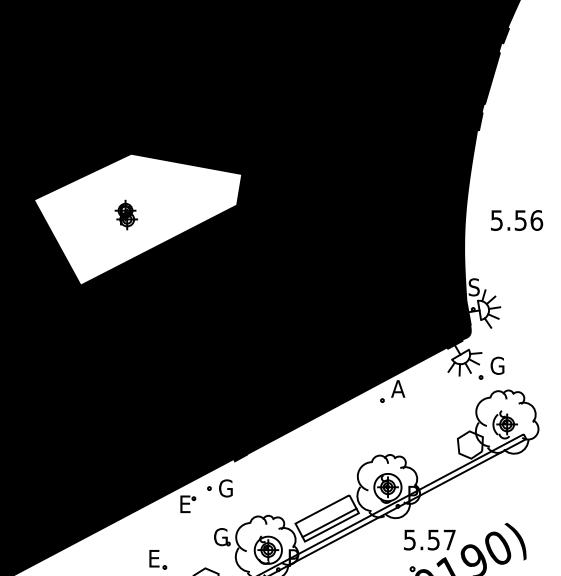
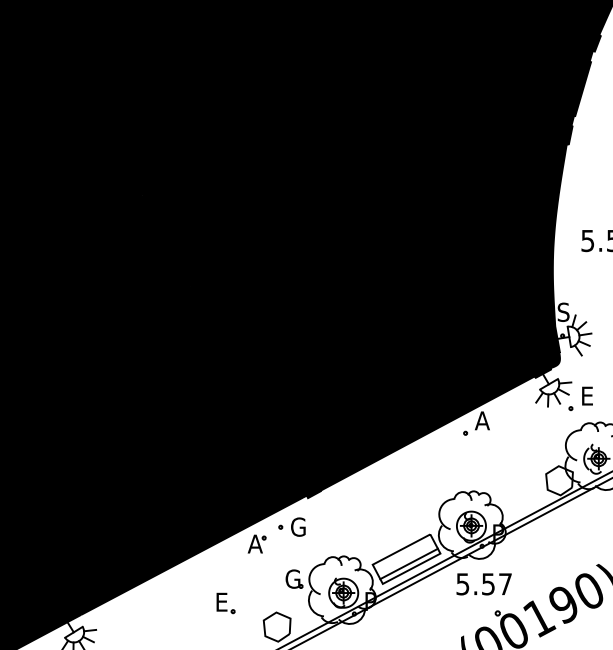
fill: (138, 219) -> (204, 239), added
text: (497, 365) -> (588, 395), G -> E
text: (184, 503) -> (254, 543), E -> A
text: (429, 540) -> (483, 584), moved

